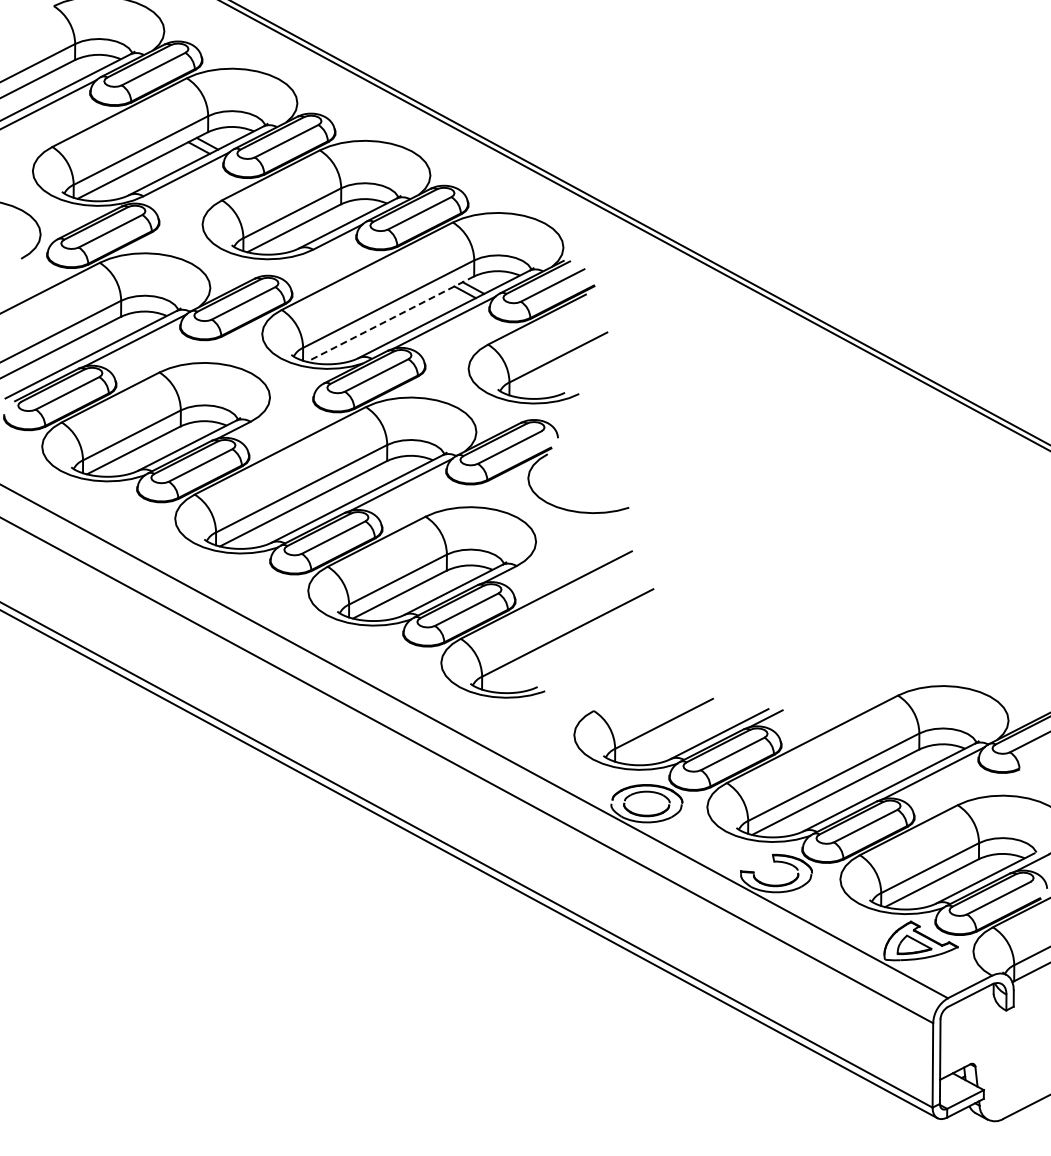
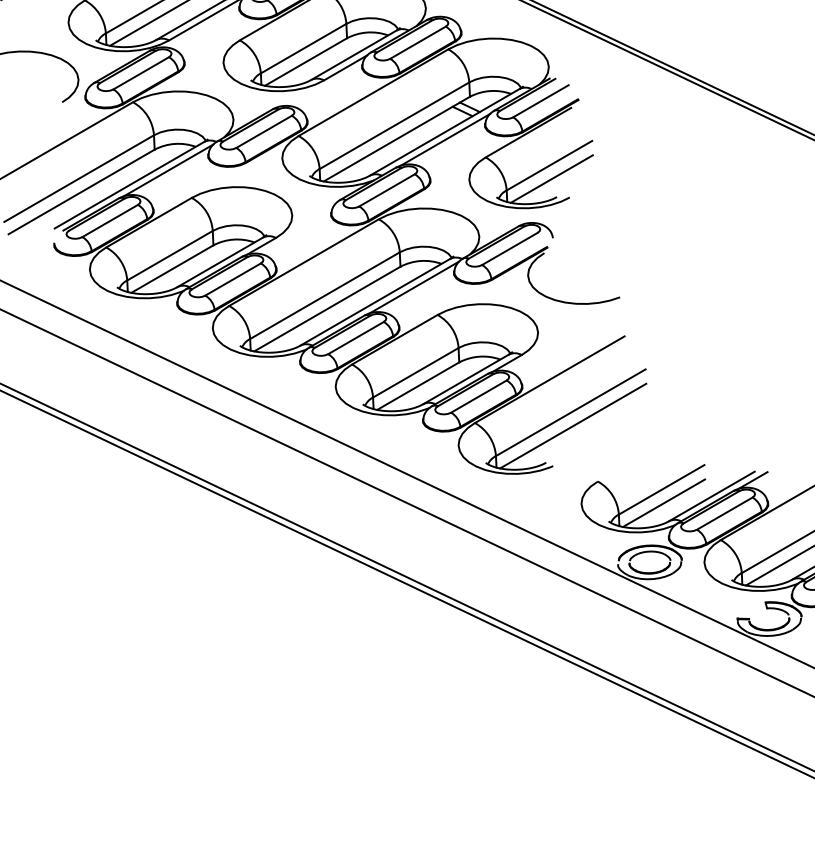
line: (390, 319) -> (396, 139), dashed -> solid
line: (560, 372) -> (552, 179), added
line: (569, 647) -> (573, 425), added
line: (665, 738) -> (663, 502), added

